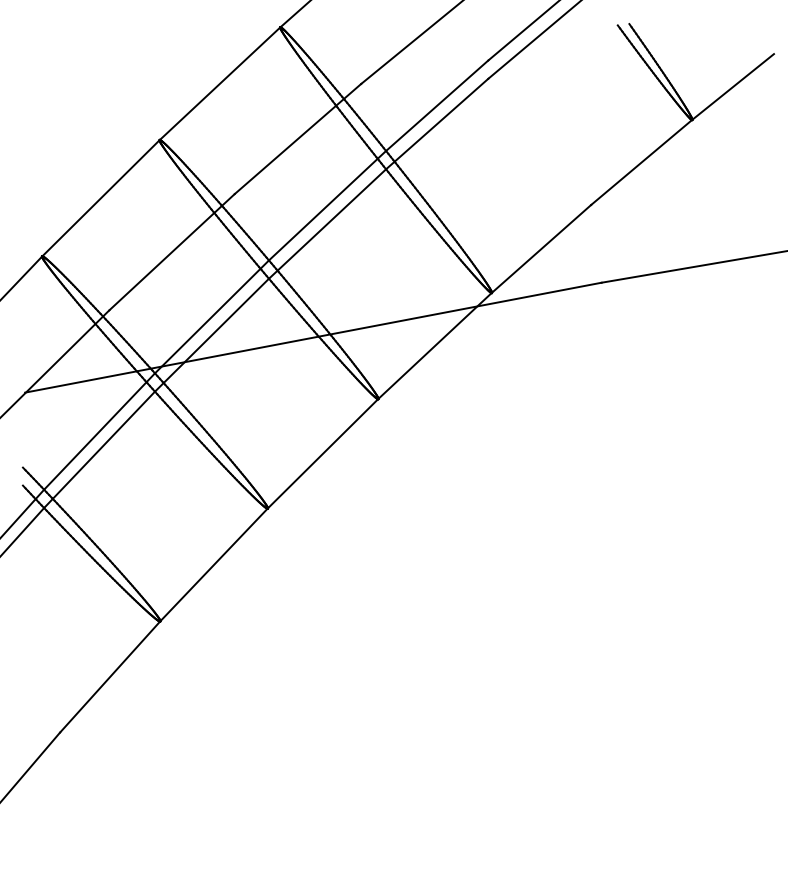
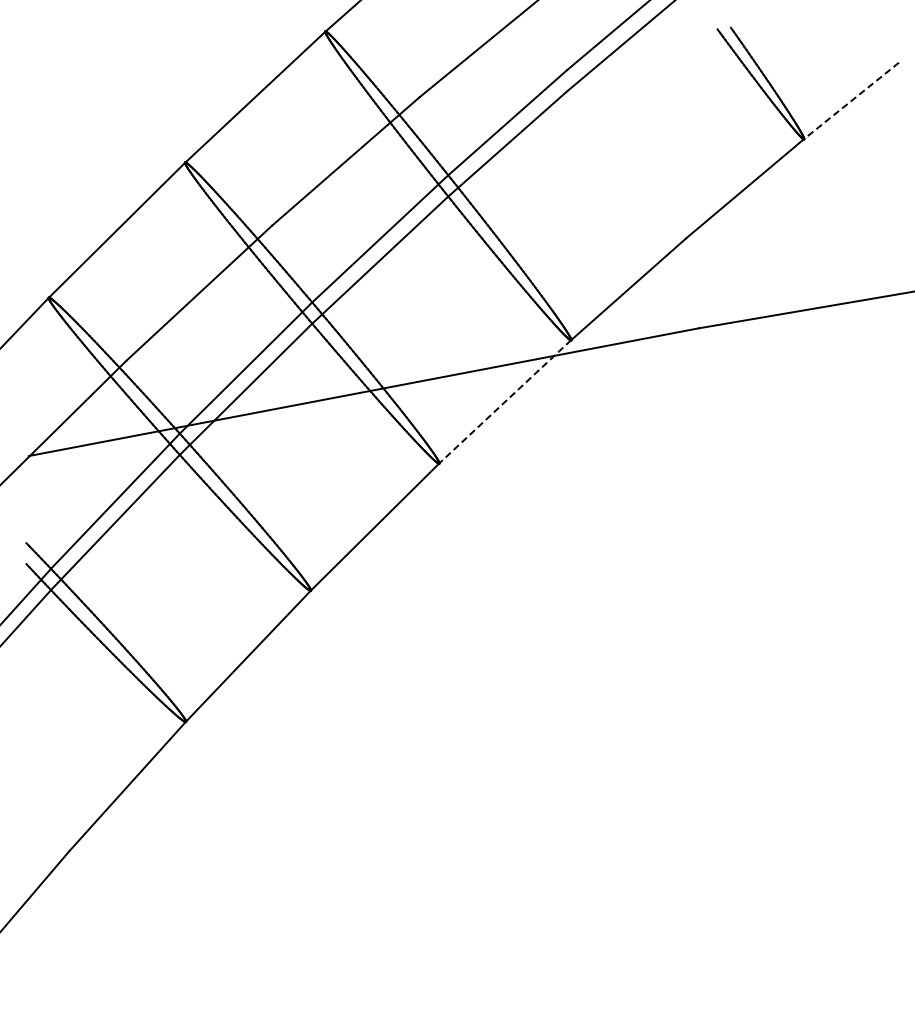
line: (733, 86) -> (851, 100), solid -> dashed
line: (435, 346) -> (505, 402), solid -> dashed

